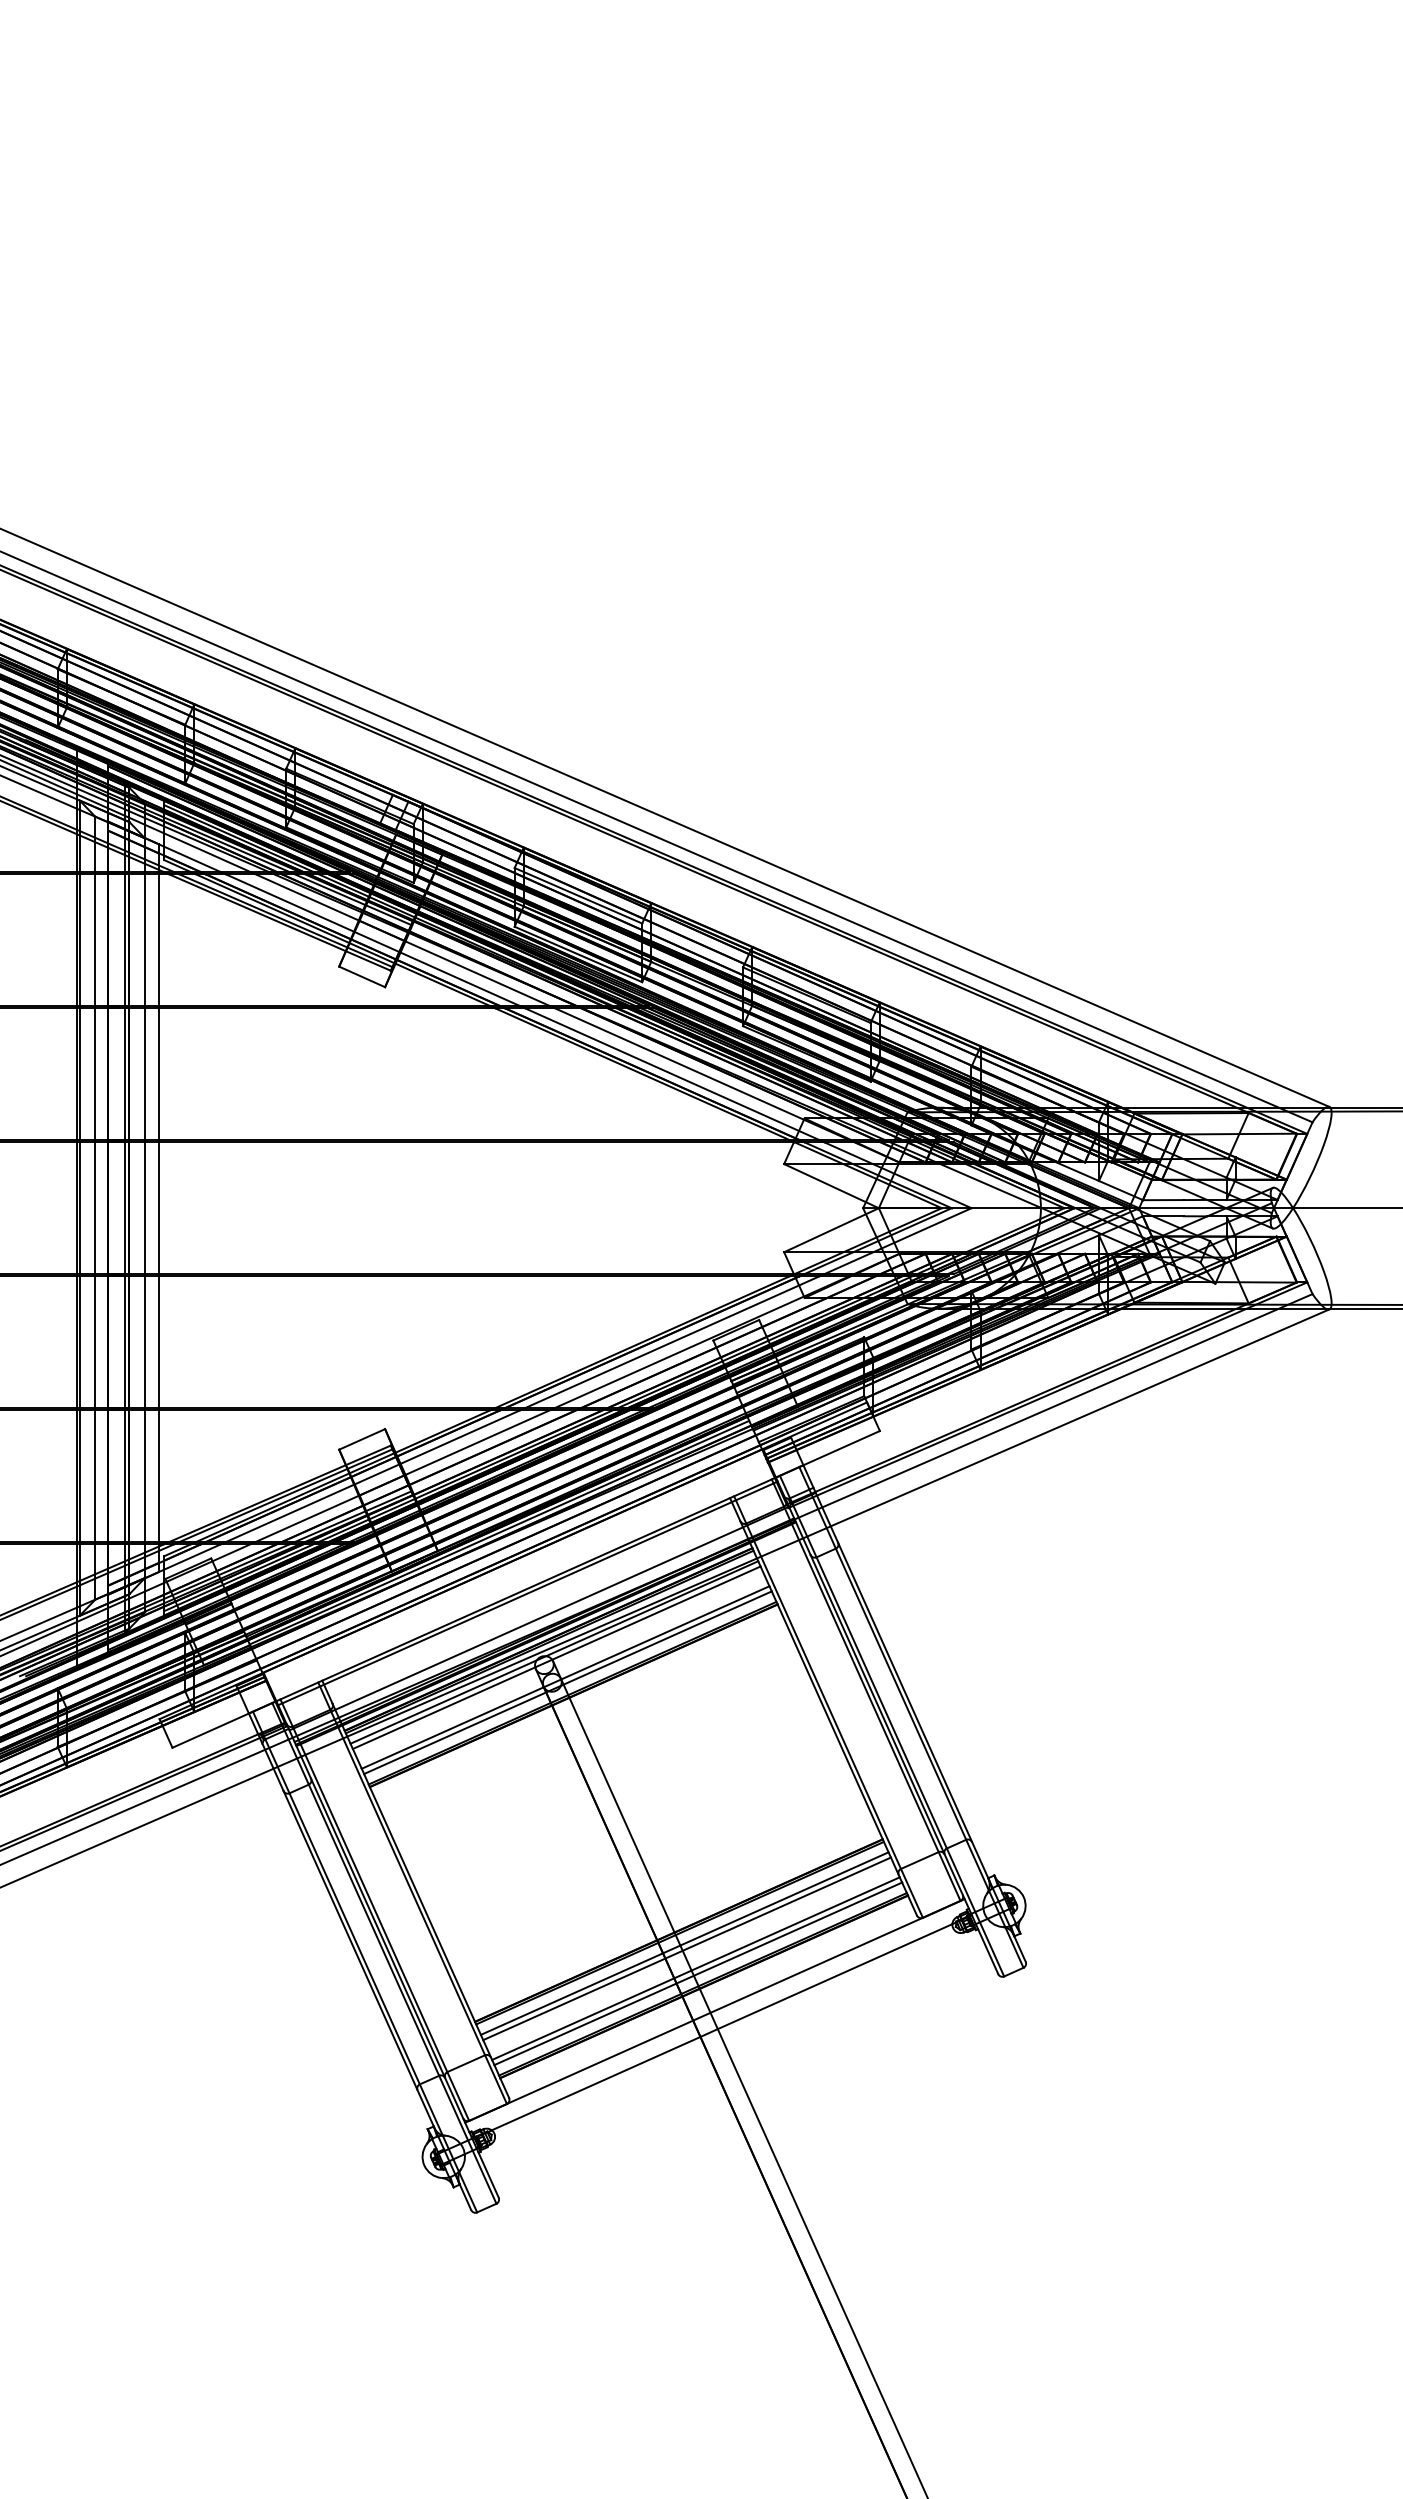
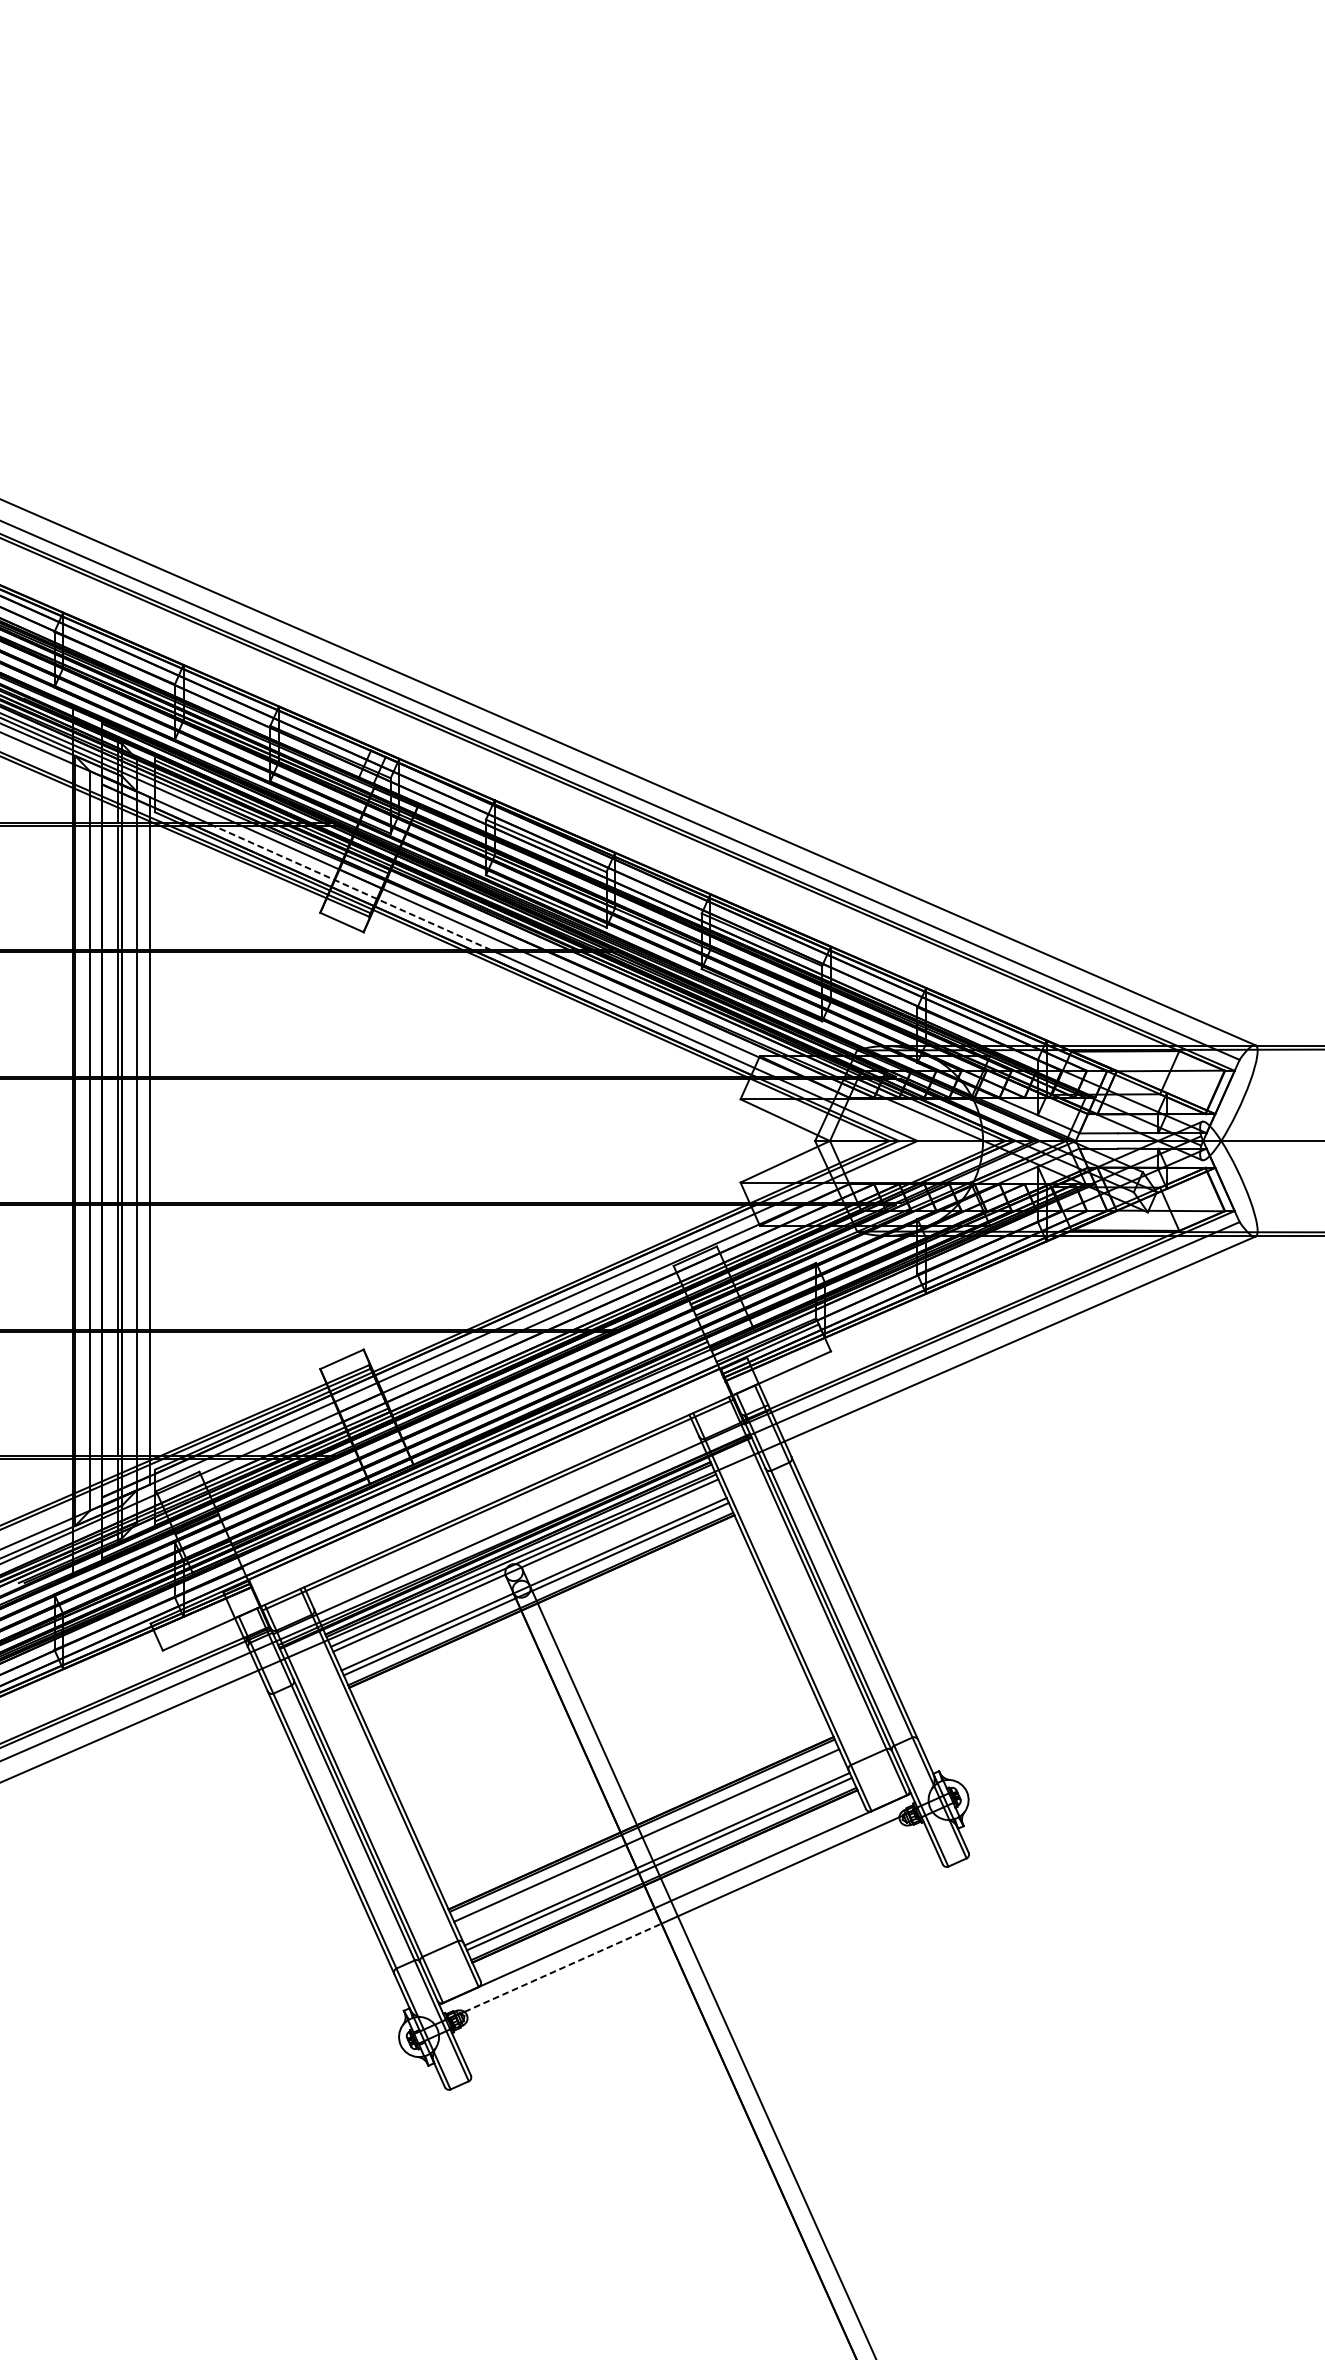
line: (372, 939) -> (351, 887), solid -> dashed
line: (686, 1948) -> (648, 1840), removed
line: (596, 2083) -> (563, 1967), solid -> dashed

